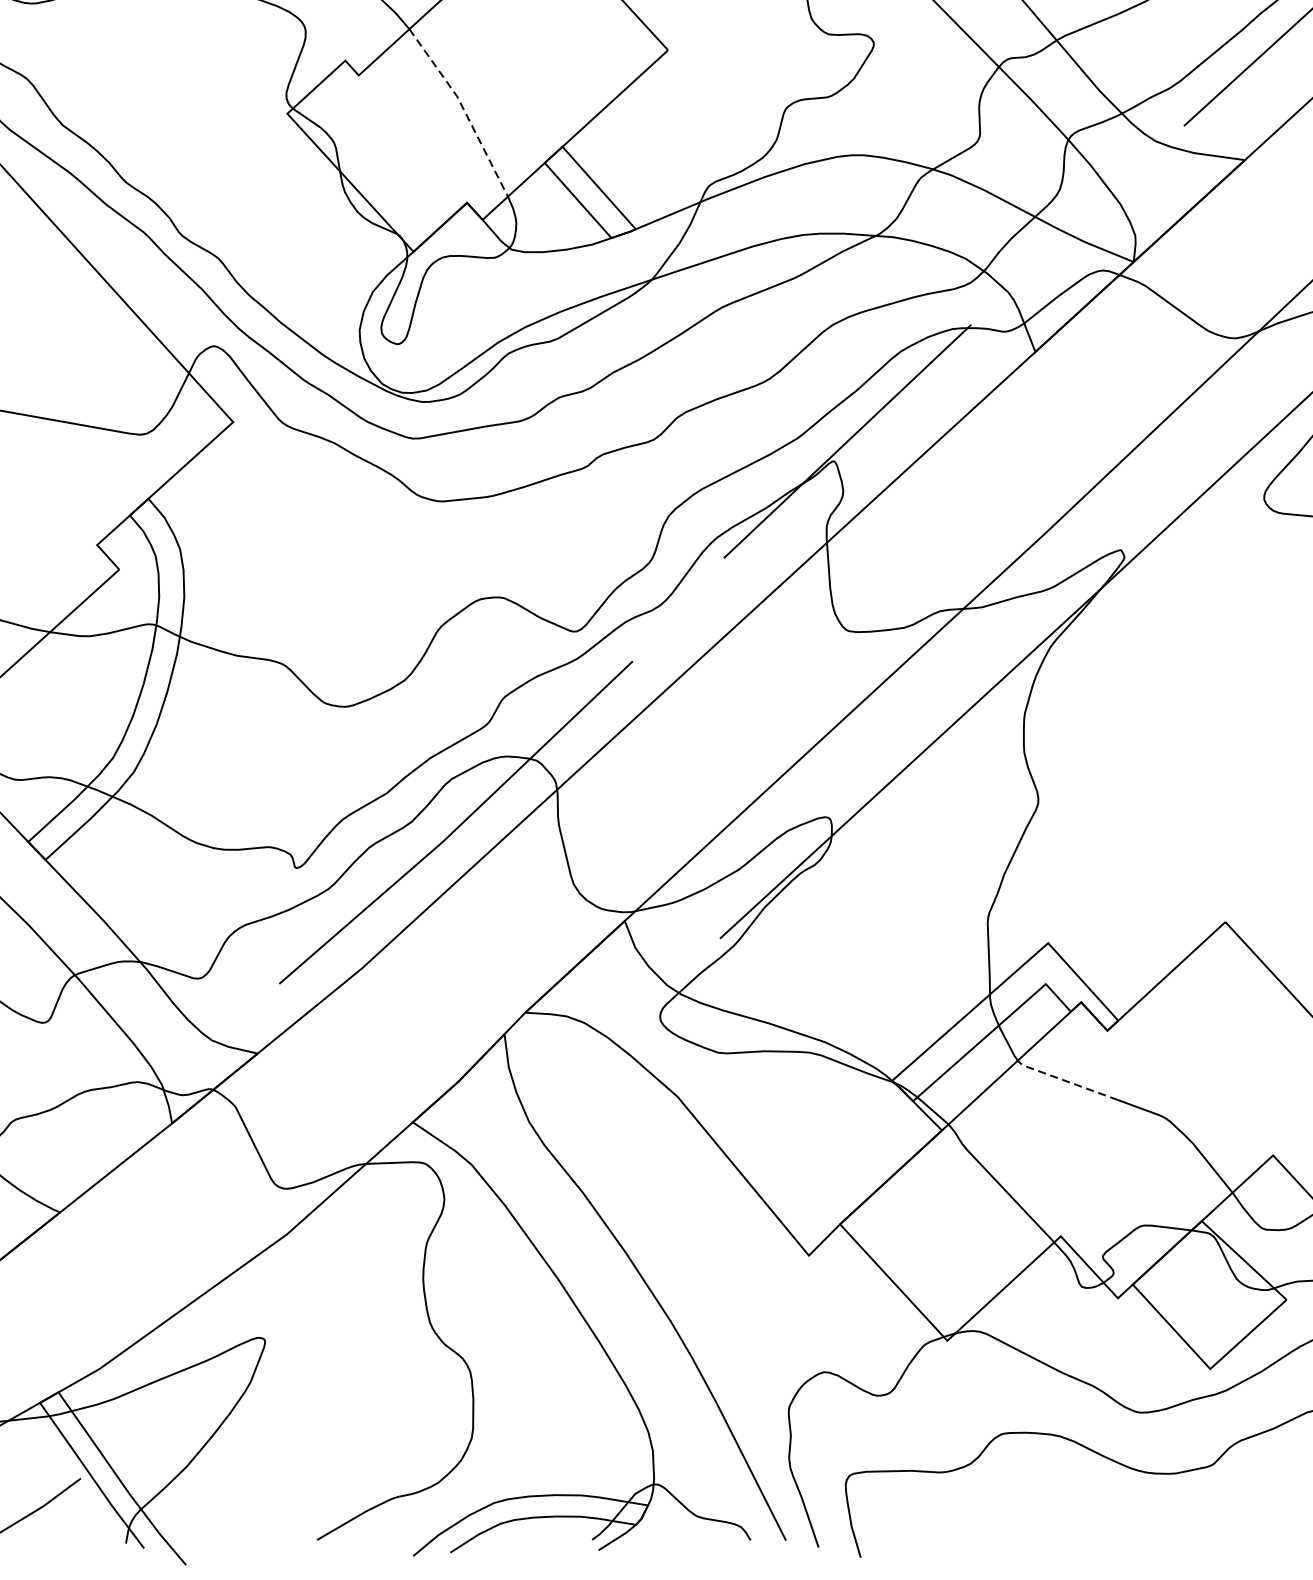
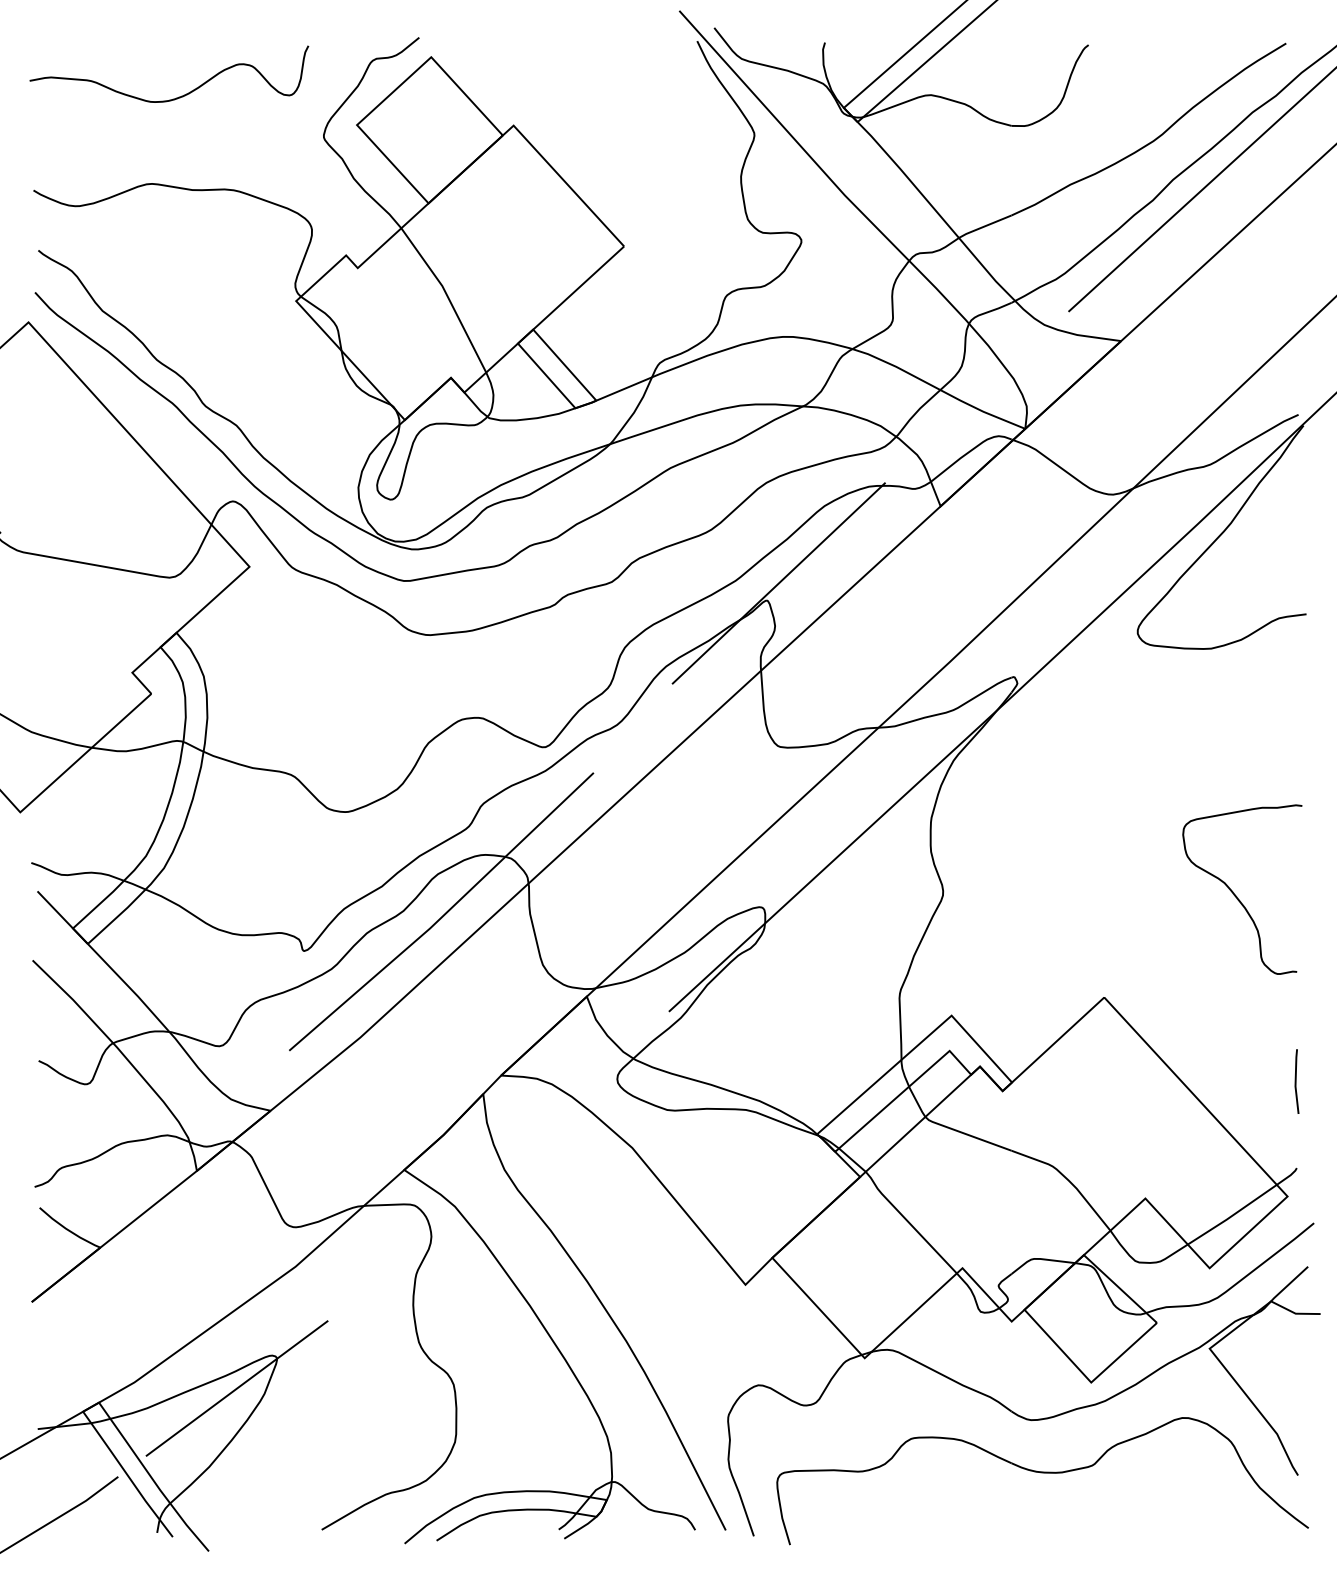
line: (464, 109) -> (448, 297), dashed -> solid
line: (1064, 1081) -> (965, 1134), dashed -> solid
line: (218, 1375) -> (236, 1388), added

